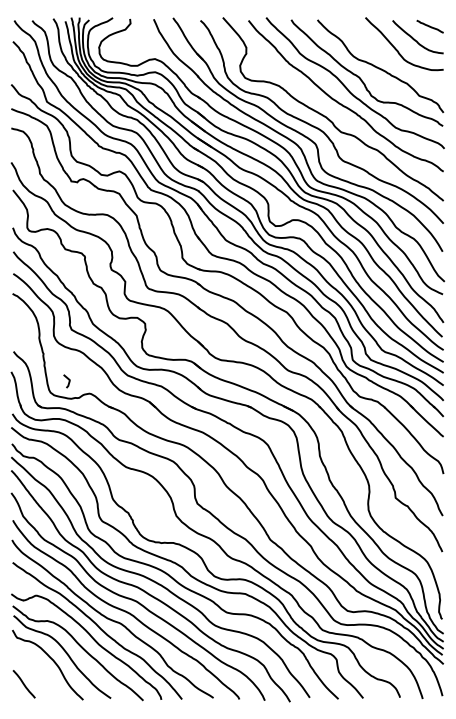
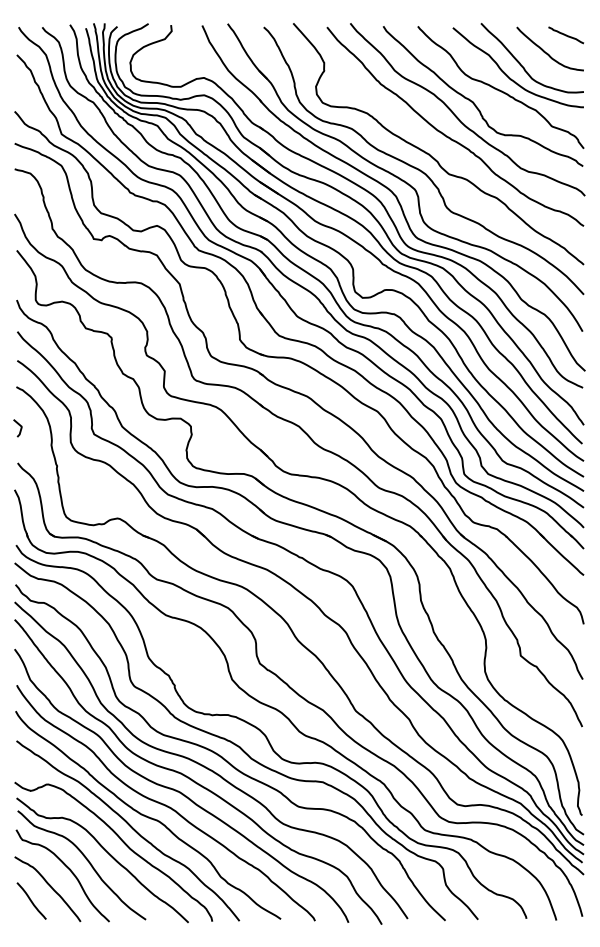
curve: (386, 57) -> (508, 75), added
line: (68, 383) -> (19, 430), moved
curve: (37, 673) -> (49, 886), added

